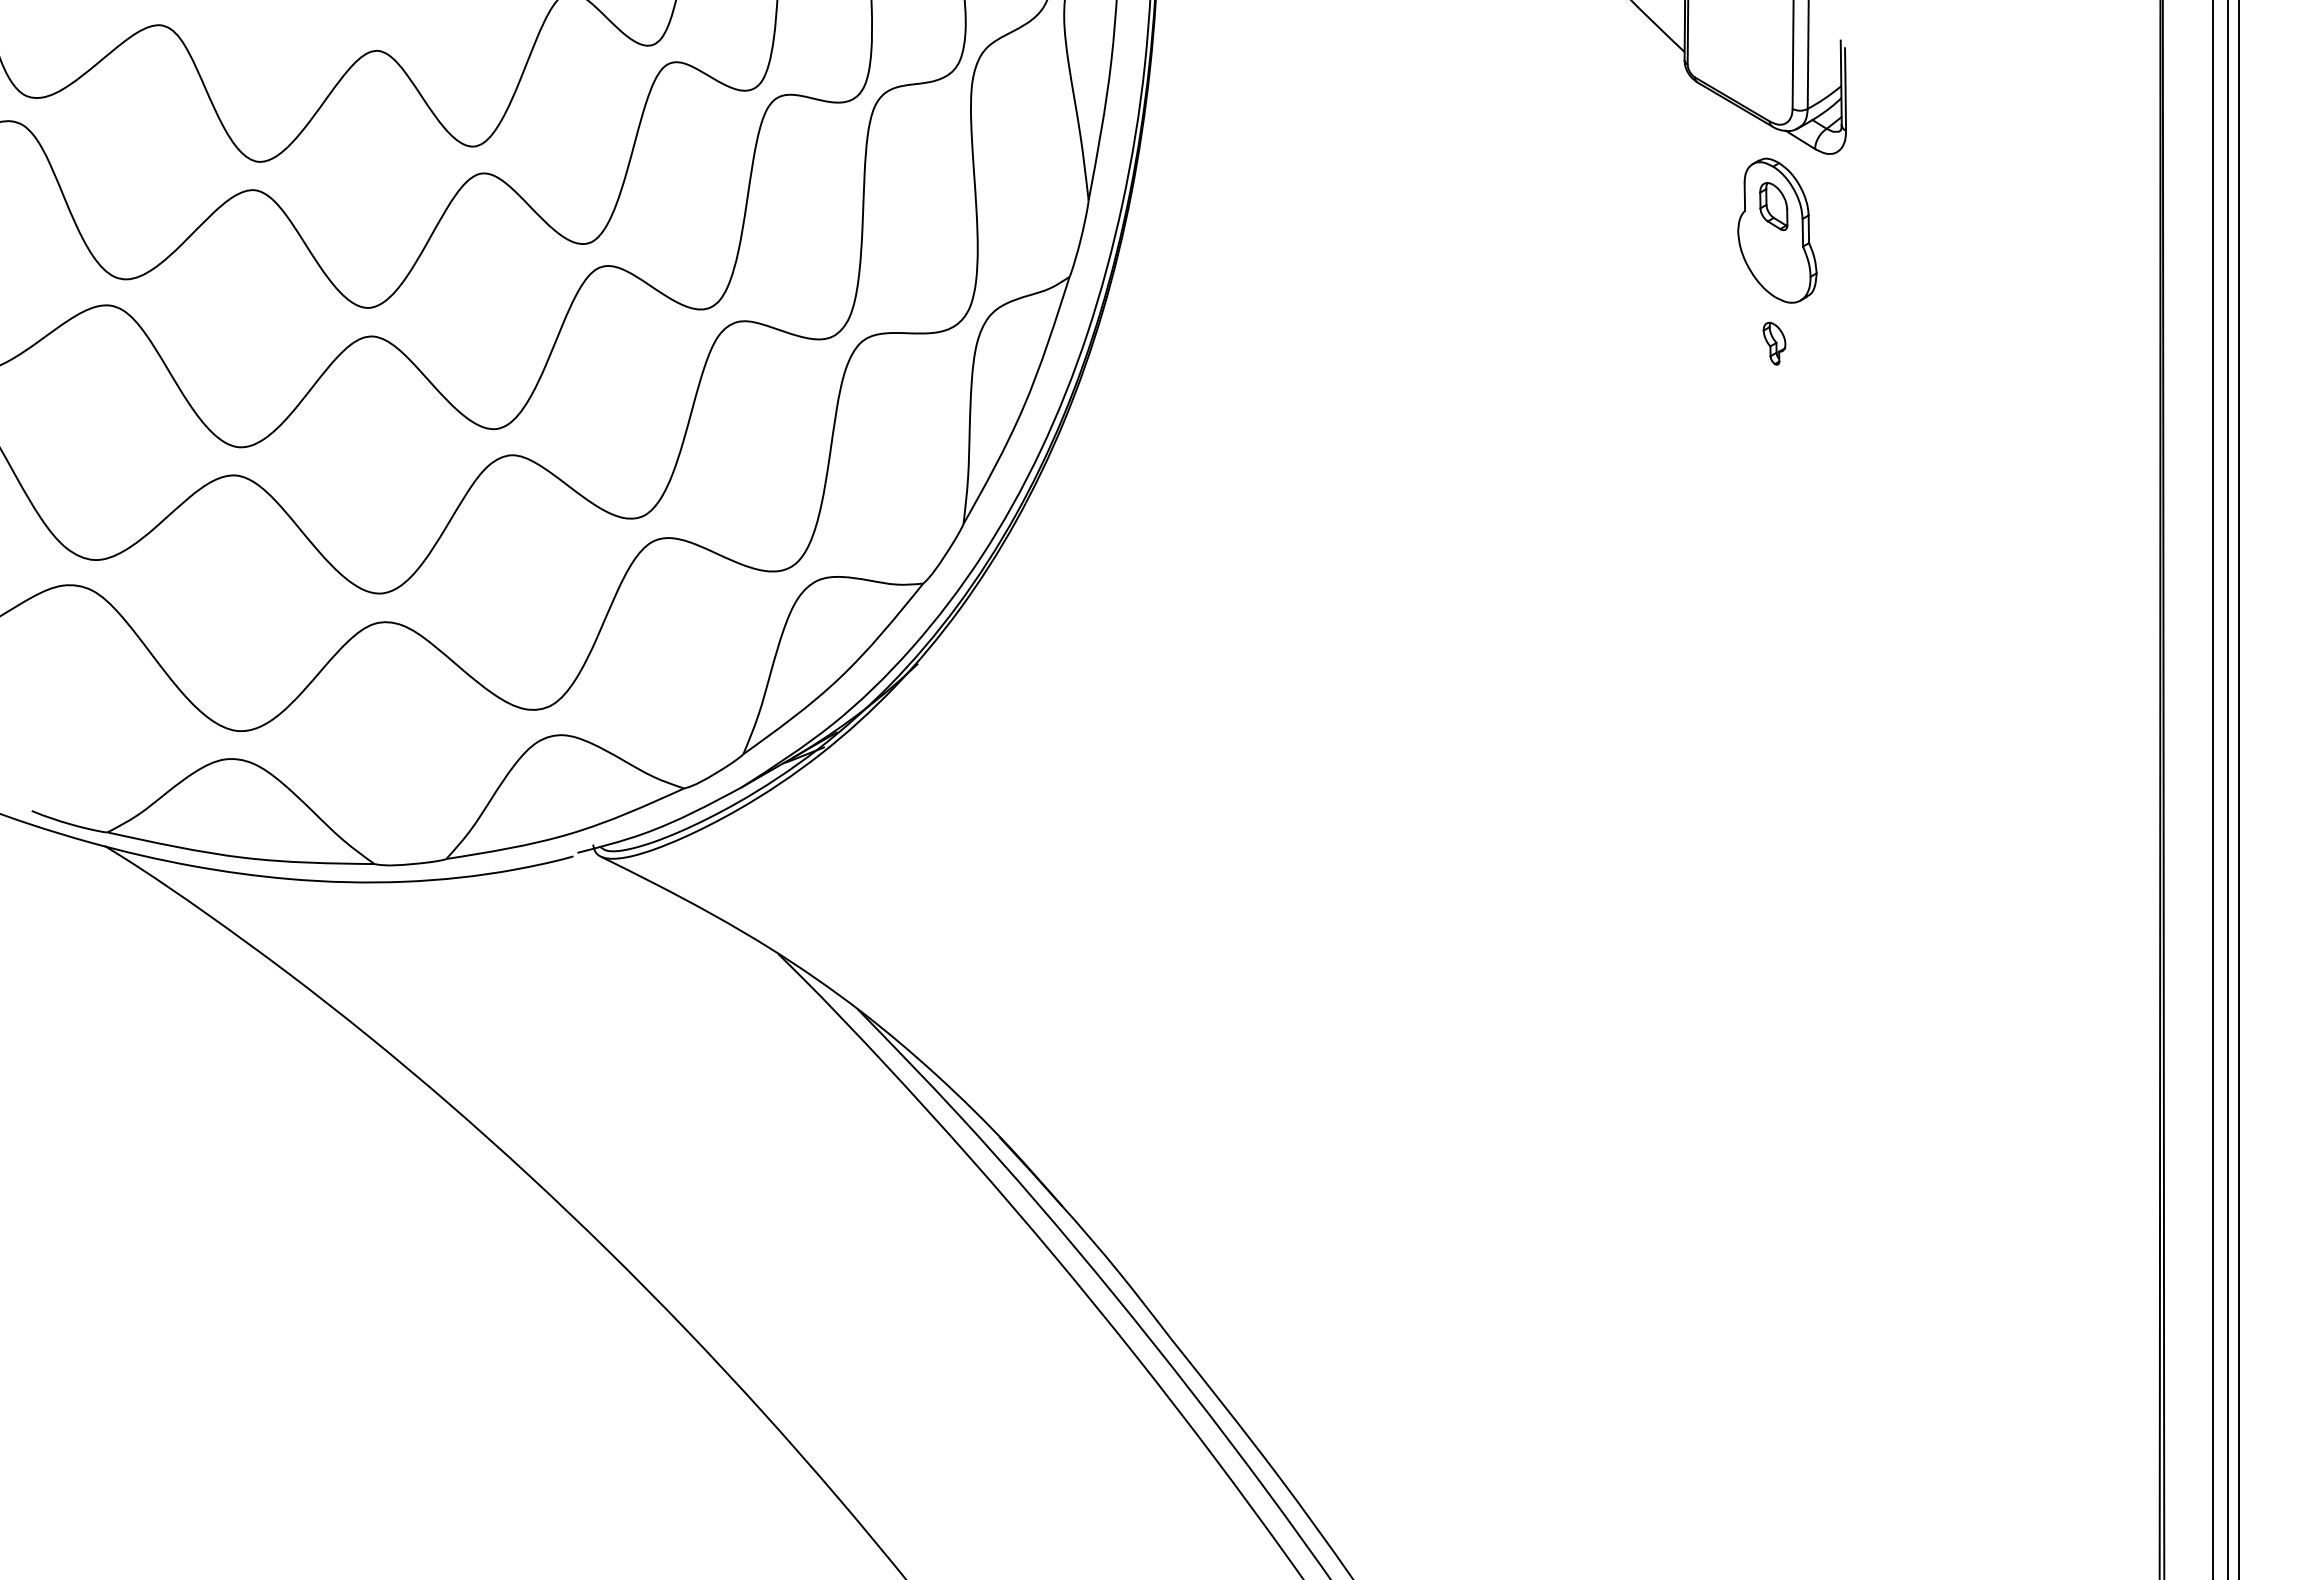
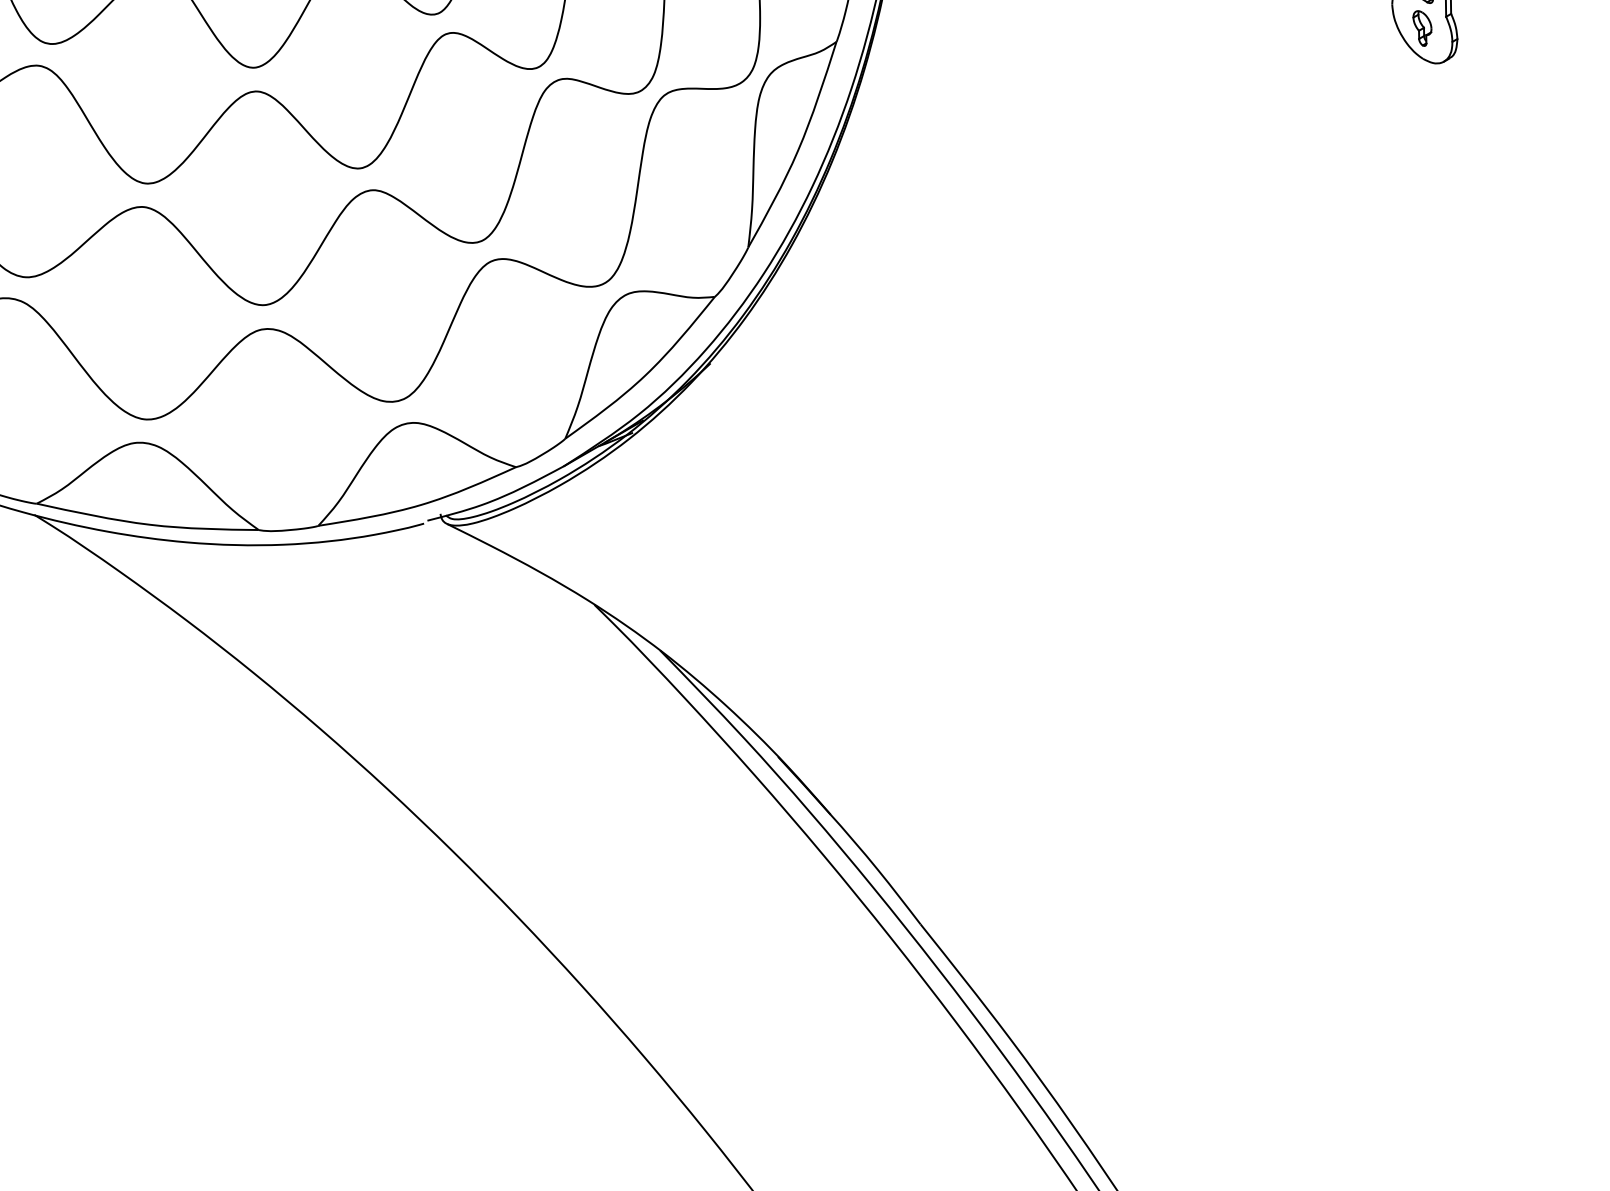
part: (1774, 343) -> (1422, 28), moved

